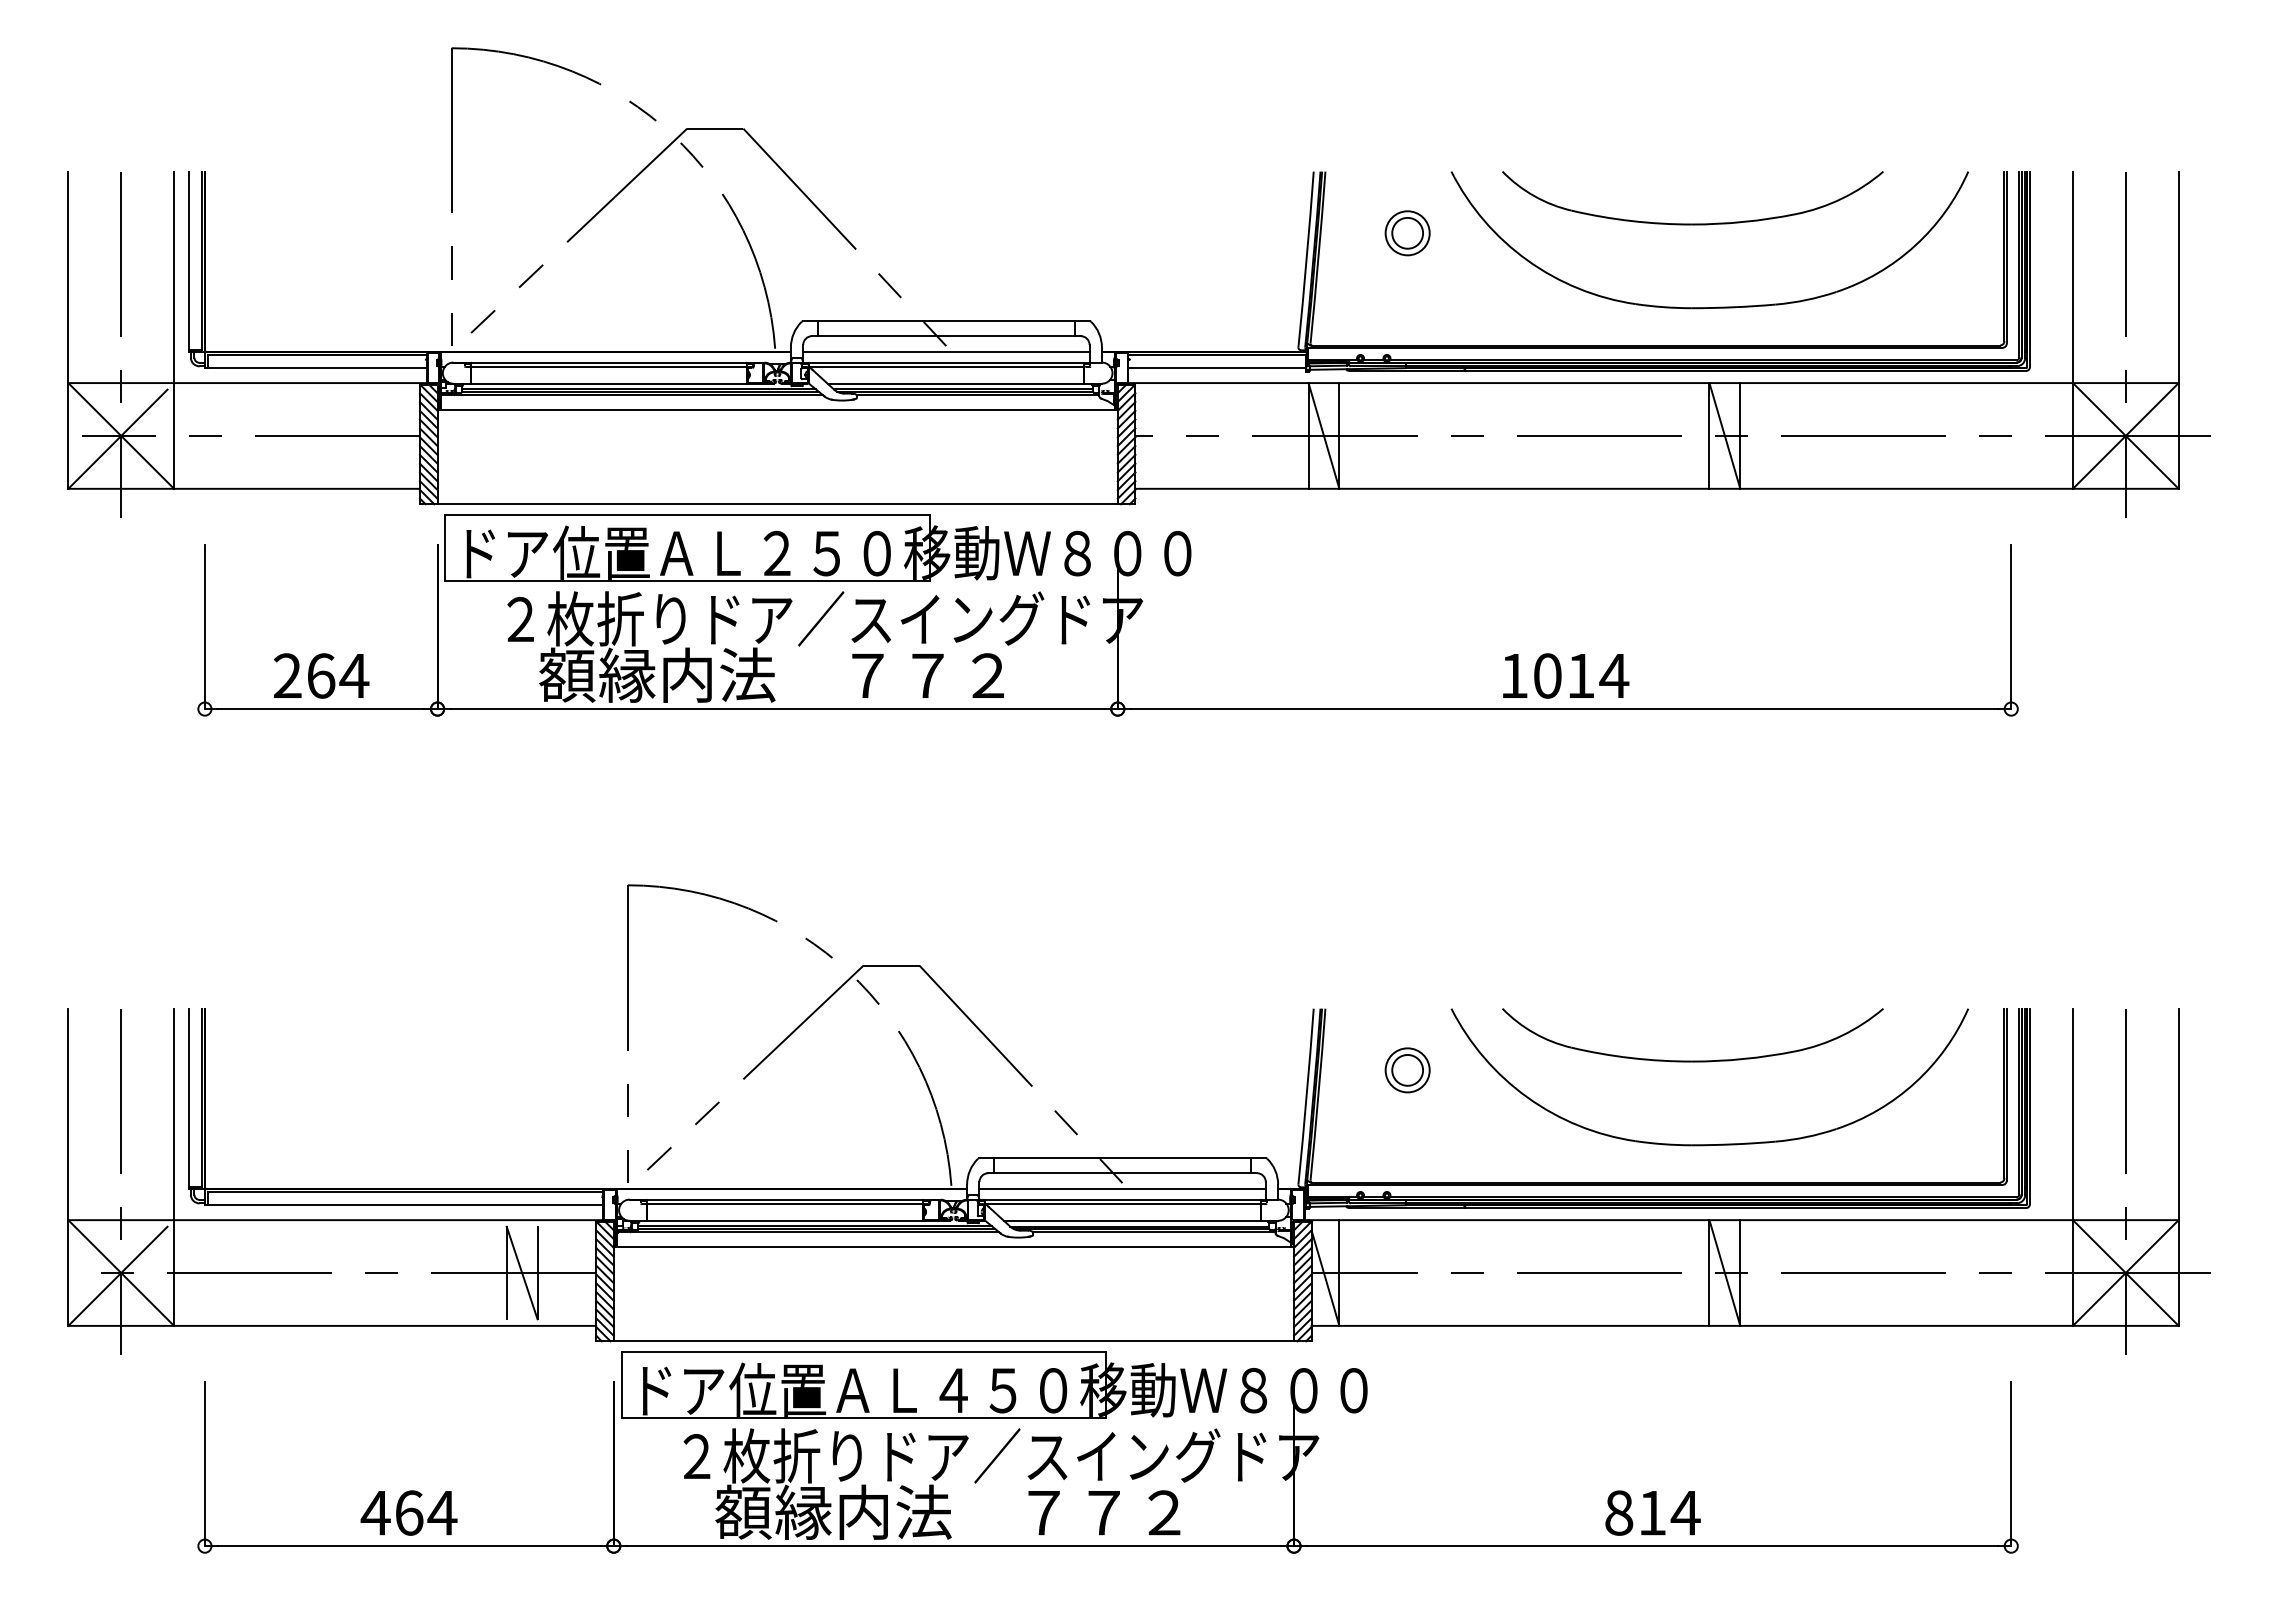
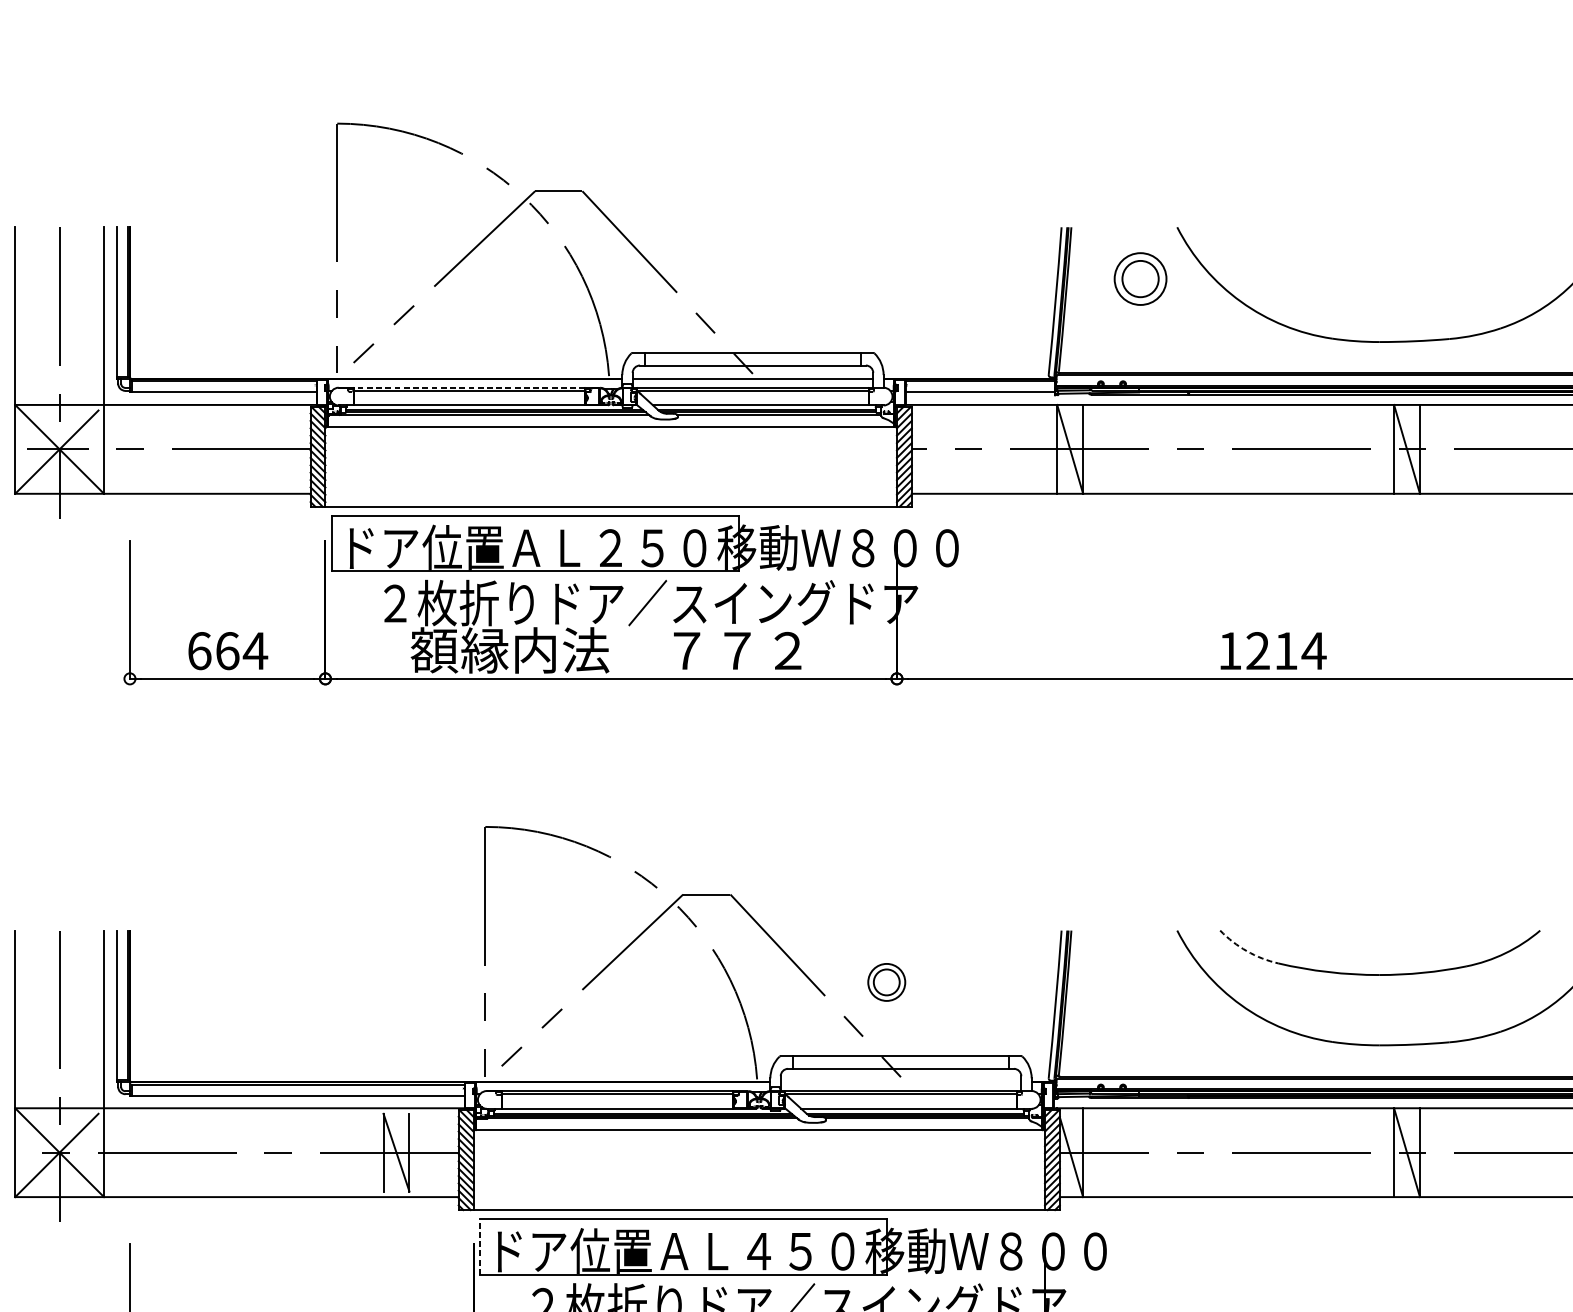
part: (1692, 223) -> (1379, 270), removed
part: (1407, 233) -> (1140, 279), size x1.4
line: (608, 362) -> (469, 387), solid -> dashed
text: (287, 675) -> (199, 650), 264 -> 664
text: (1547, 675) -> (1257, 650), 1014 -> 1214
arc: (1534, 1033) -> (1247, 951), solid -> dashed
part: (1407, 1070) -> (886, 982), moved
line: (1122, 1189) -> (900, 1082), removed
line: (621, 1384) -> (479, 1246), solid -> dashed

